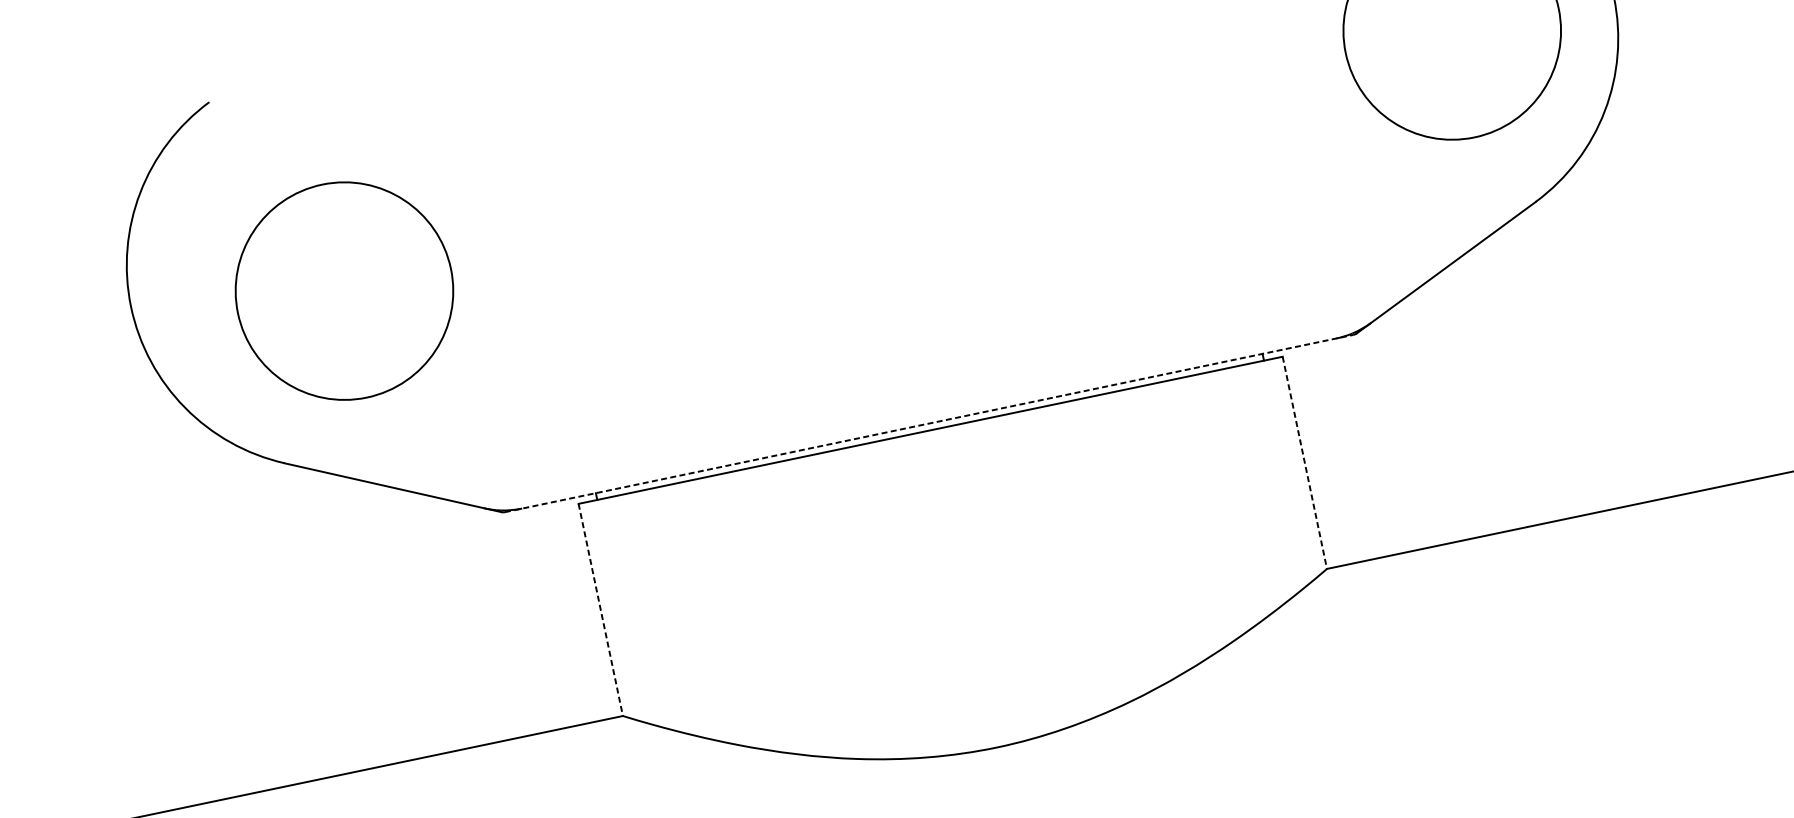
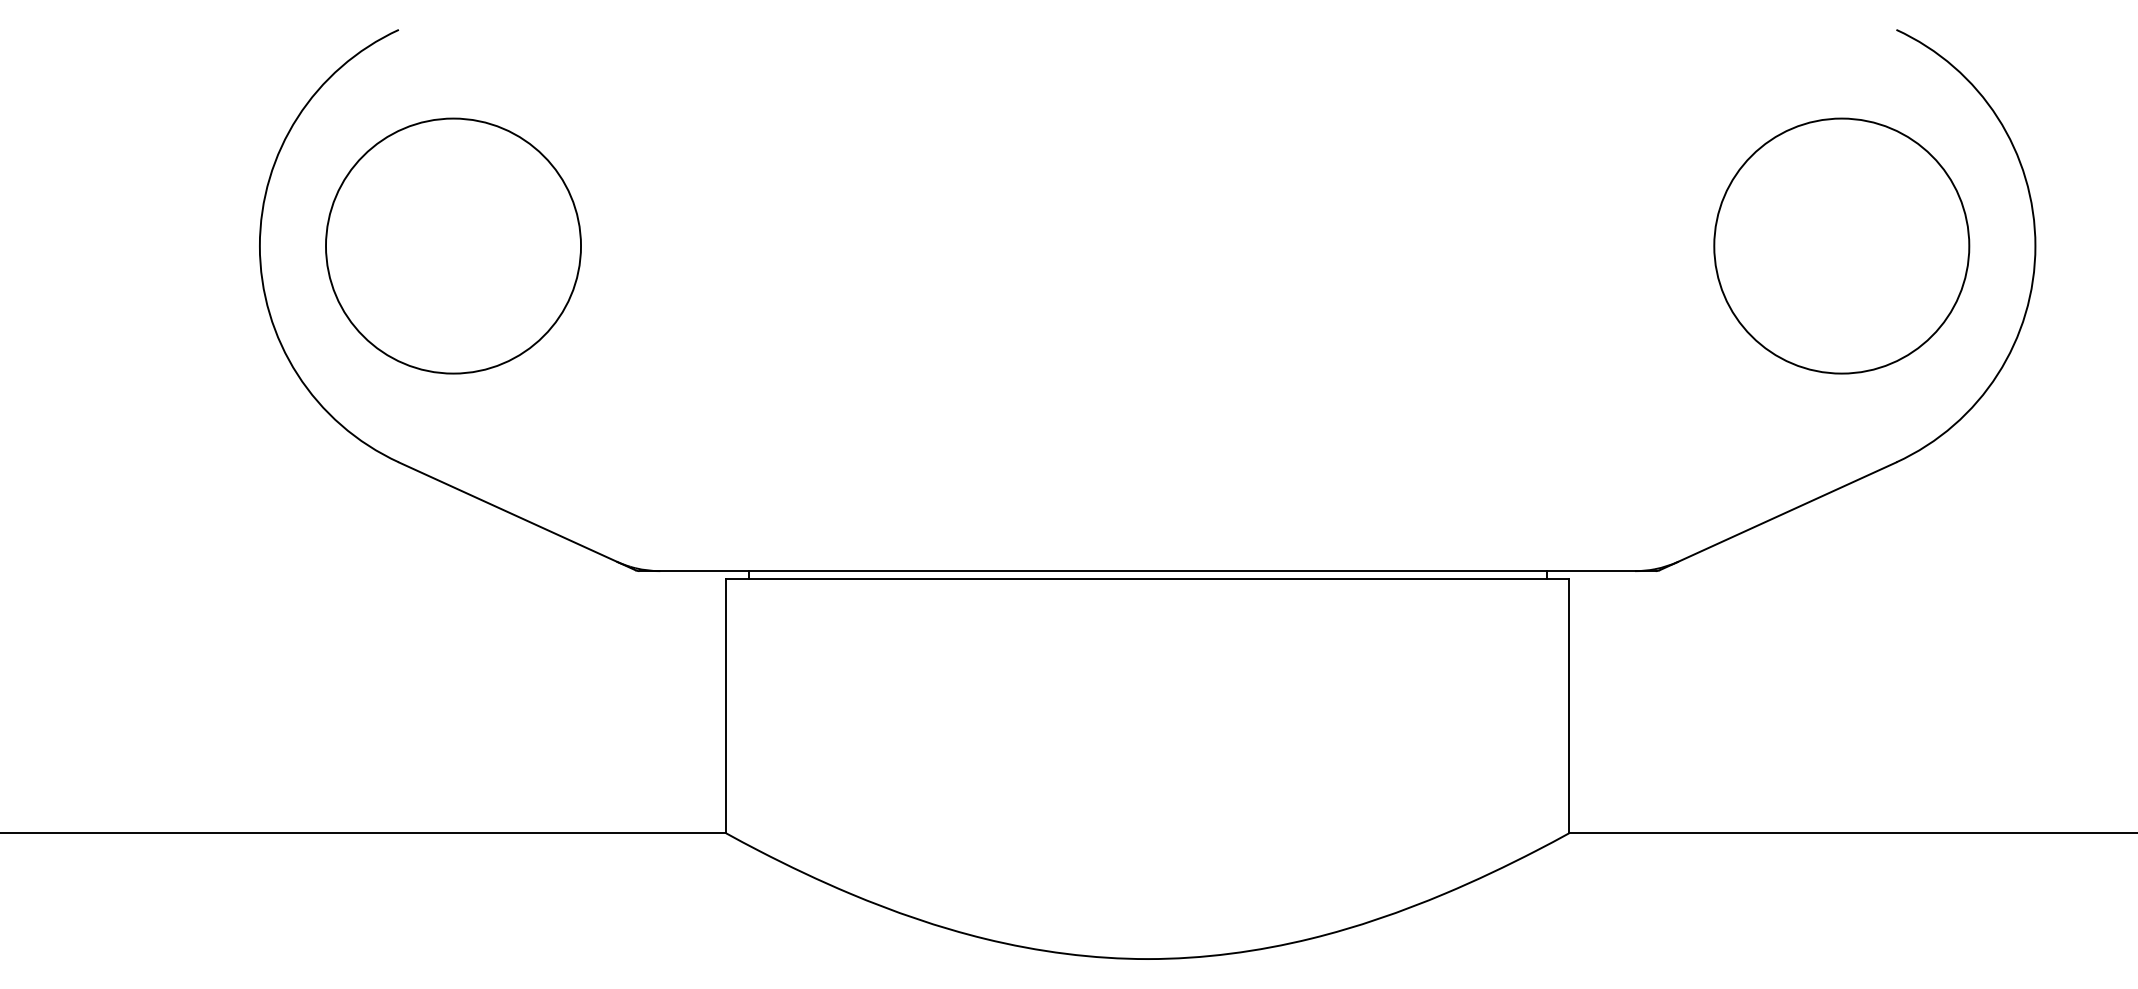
circle: (344, 290) -> (453, 245), moved
line: (930, 423) -> (1148, 571), dashed -> solid
line: (1305, 462) -> (1569, 706), dashed -> solid
line: (601, 610) -> (726, 706), dashed -> solid

